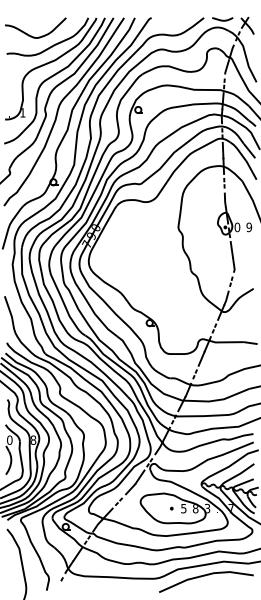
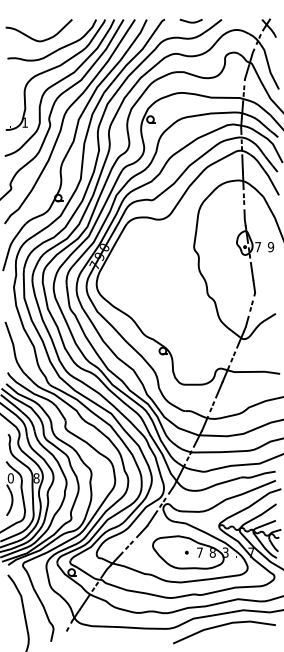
curve: (222, 19) -> (190, 21), moved
text: (237, 227) -> (258, 247), 0 -> 7
text: (183, 508) -> (199, 552), 5 -> 7

